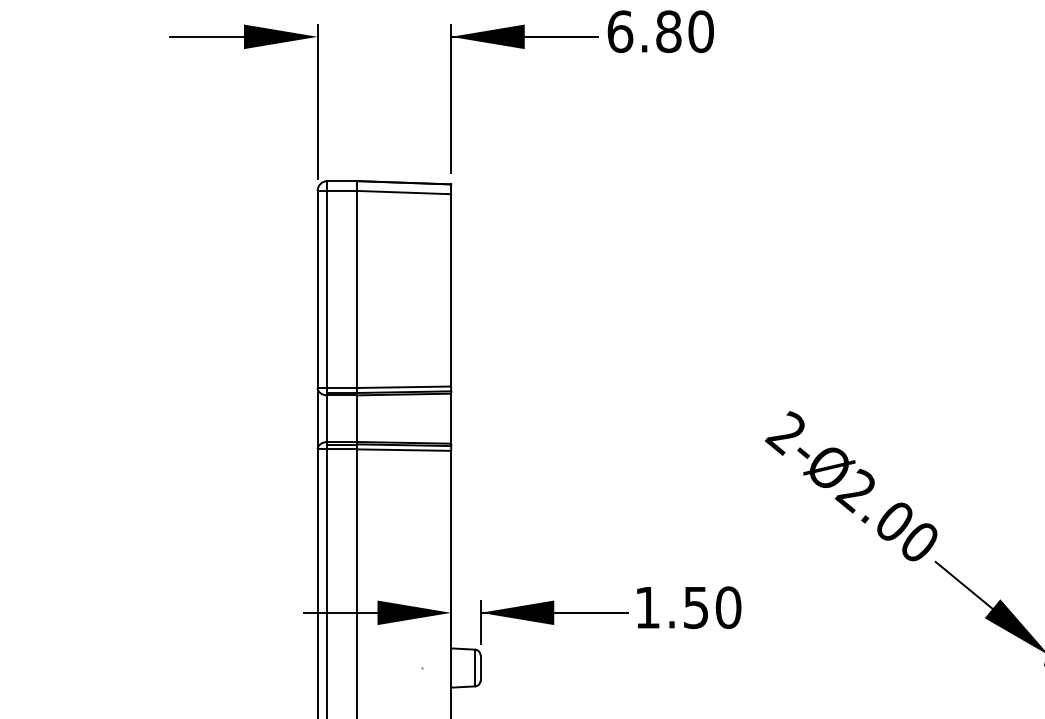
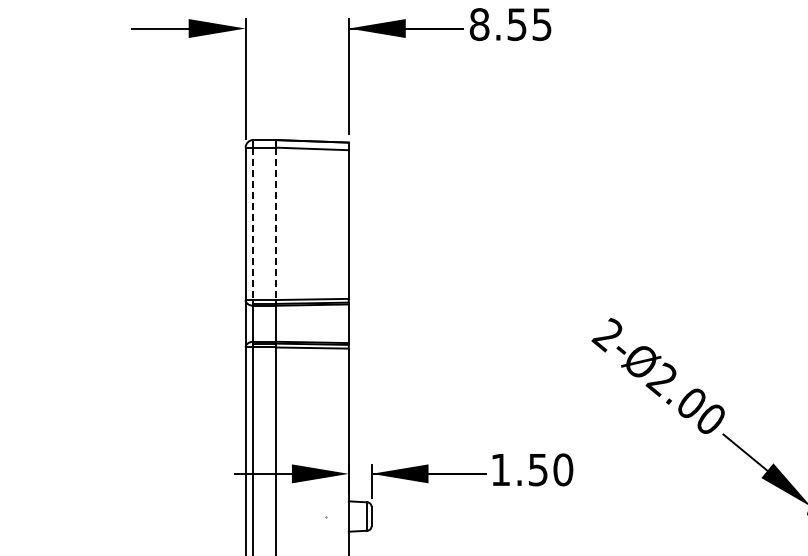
text: (660, 31) -> (510, 24), 6.80 -> 8.55
line: (327, 290) -> (253, 224), solid -> dashed
line: (356, 290) -> (275, 224), solid -> dashed

